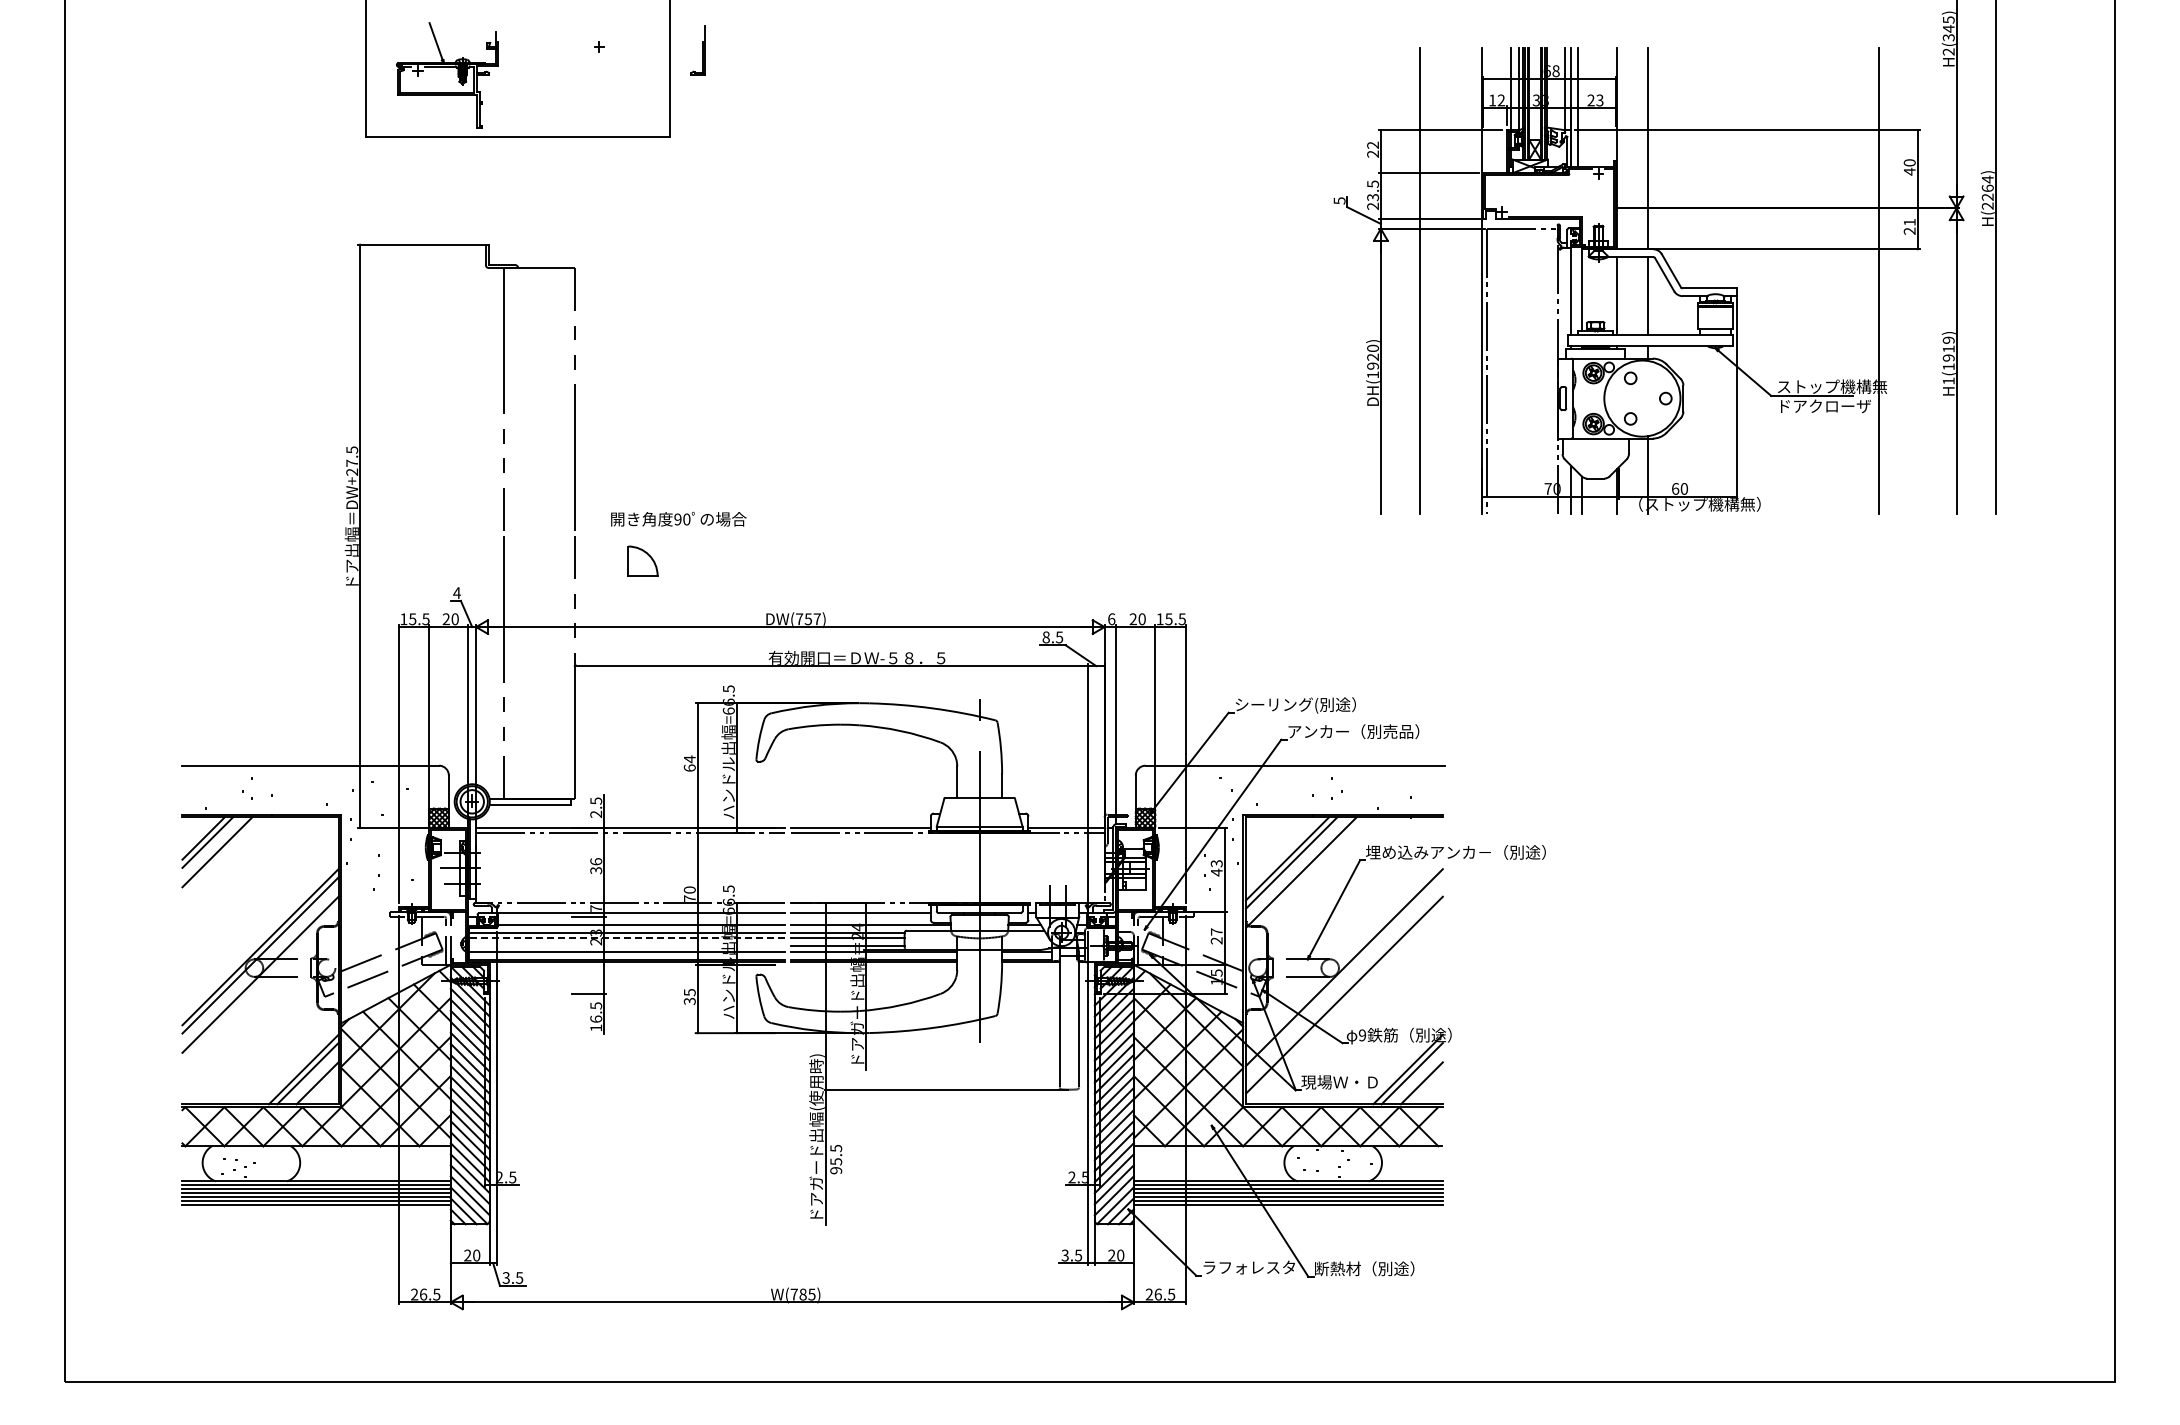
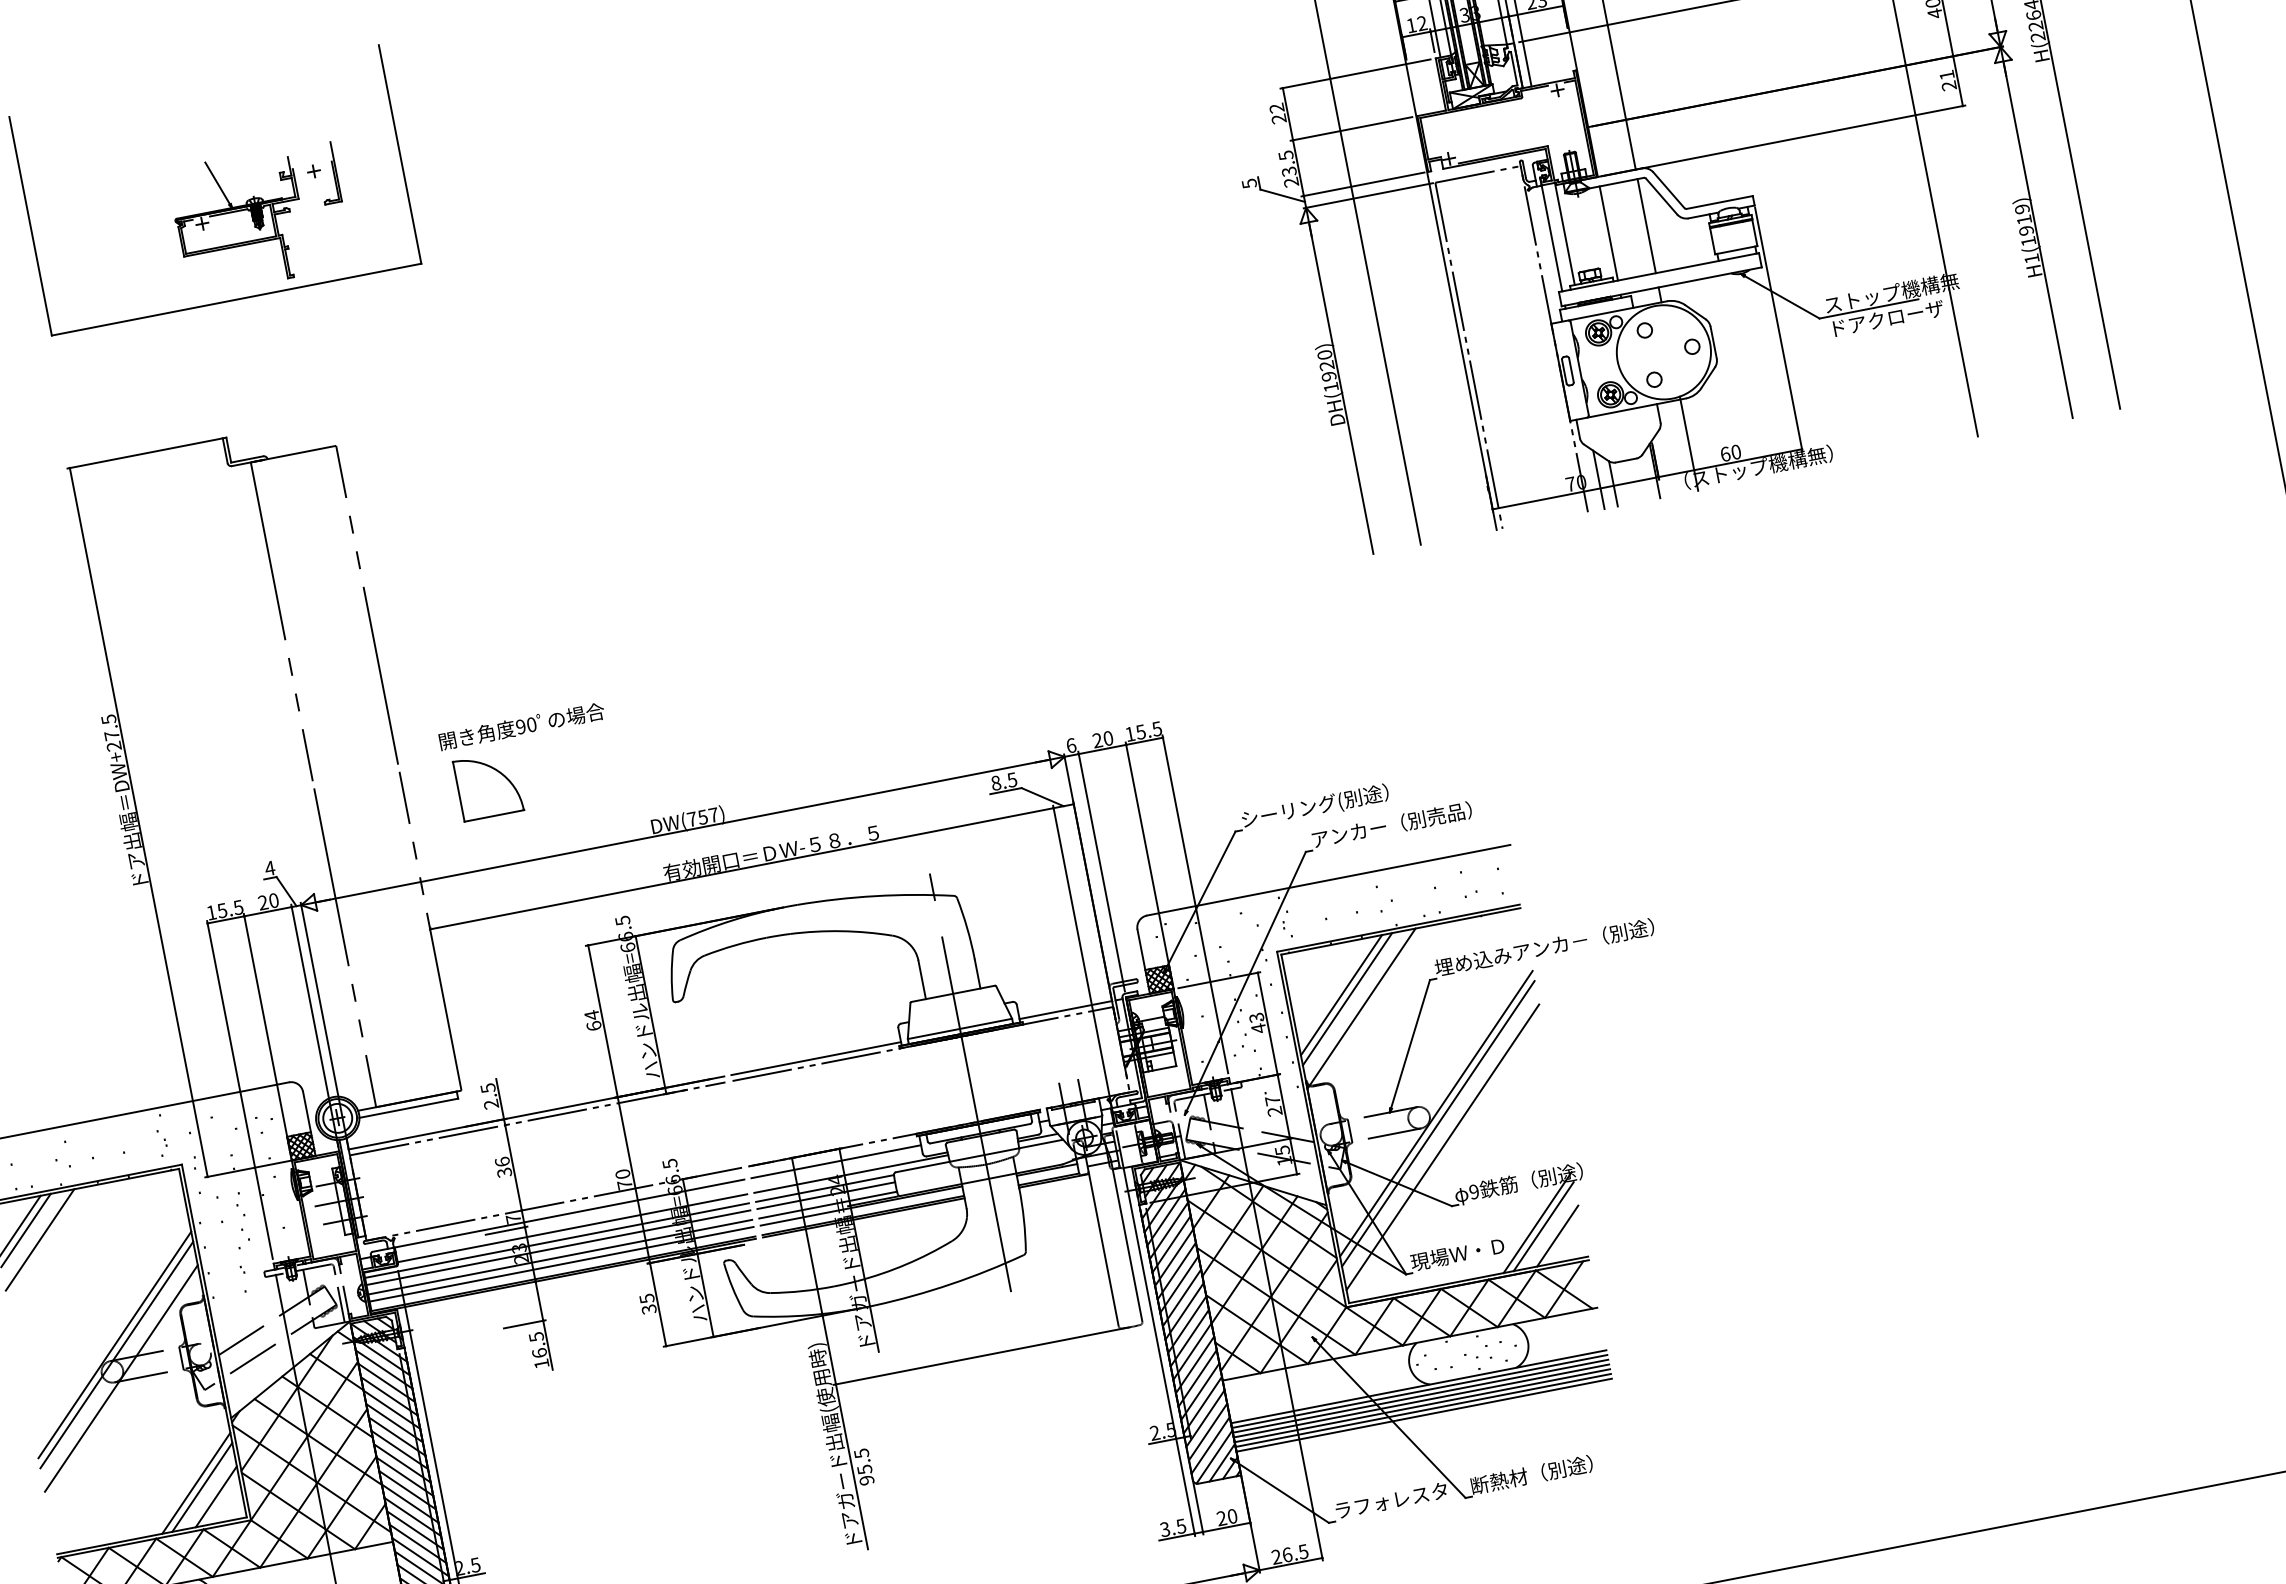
part: (697, 50) -> (327, 173), moved
part: (447, 75) -> (239, 221), moved
part: (642, 560) -> (487, 785), size x1.67
line: (626, 938) -> (557, 1247), dashed -> solid
line: (627, 946) -> (560, 1257), added
line: (1344, 975) -> (1438, 1123), added

